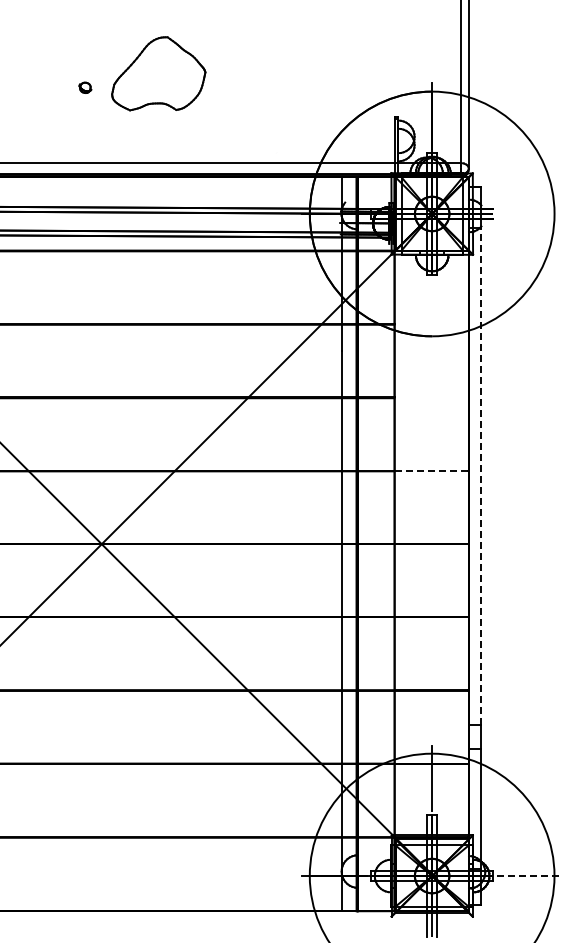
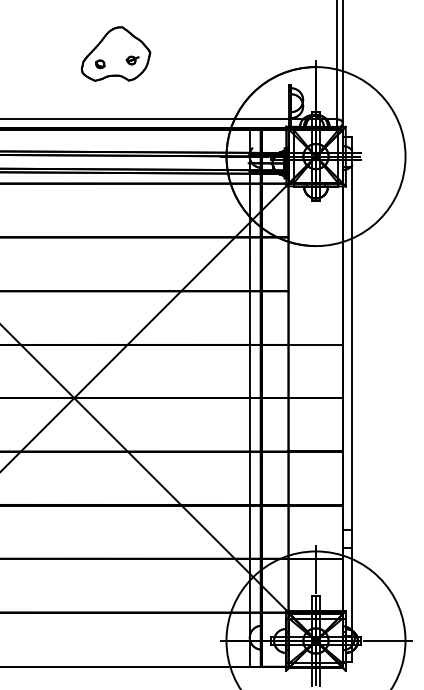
part: (181, 82) -> (132, 60), added
part: (85, 87) -> (100, 64), moved
line: (431, 471) -> (315, 345), dashed -> solid
line: (481, 476) -> (352, 348), dashed -> solid
line: (530, 876) -> (387, 641), dashed -> solid

